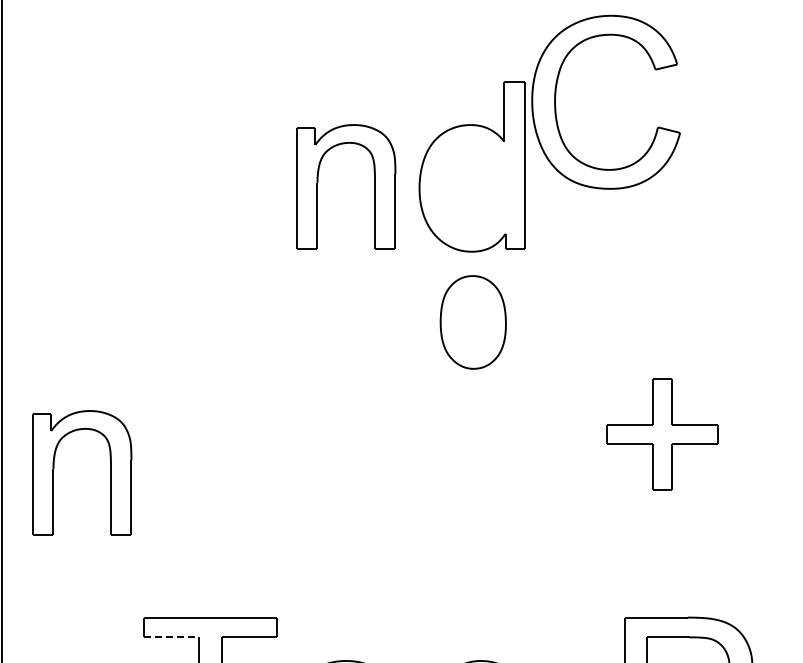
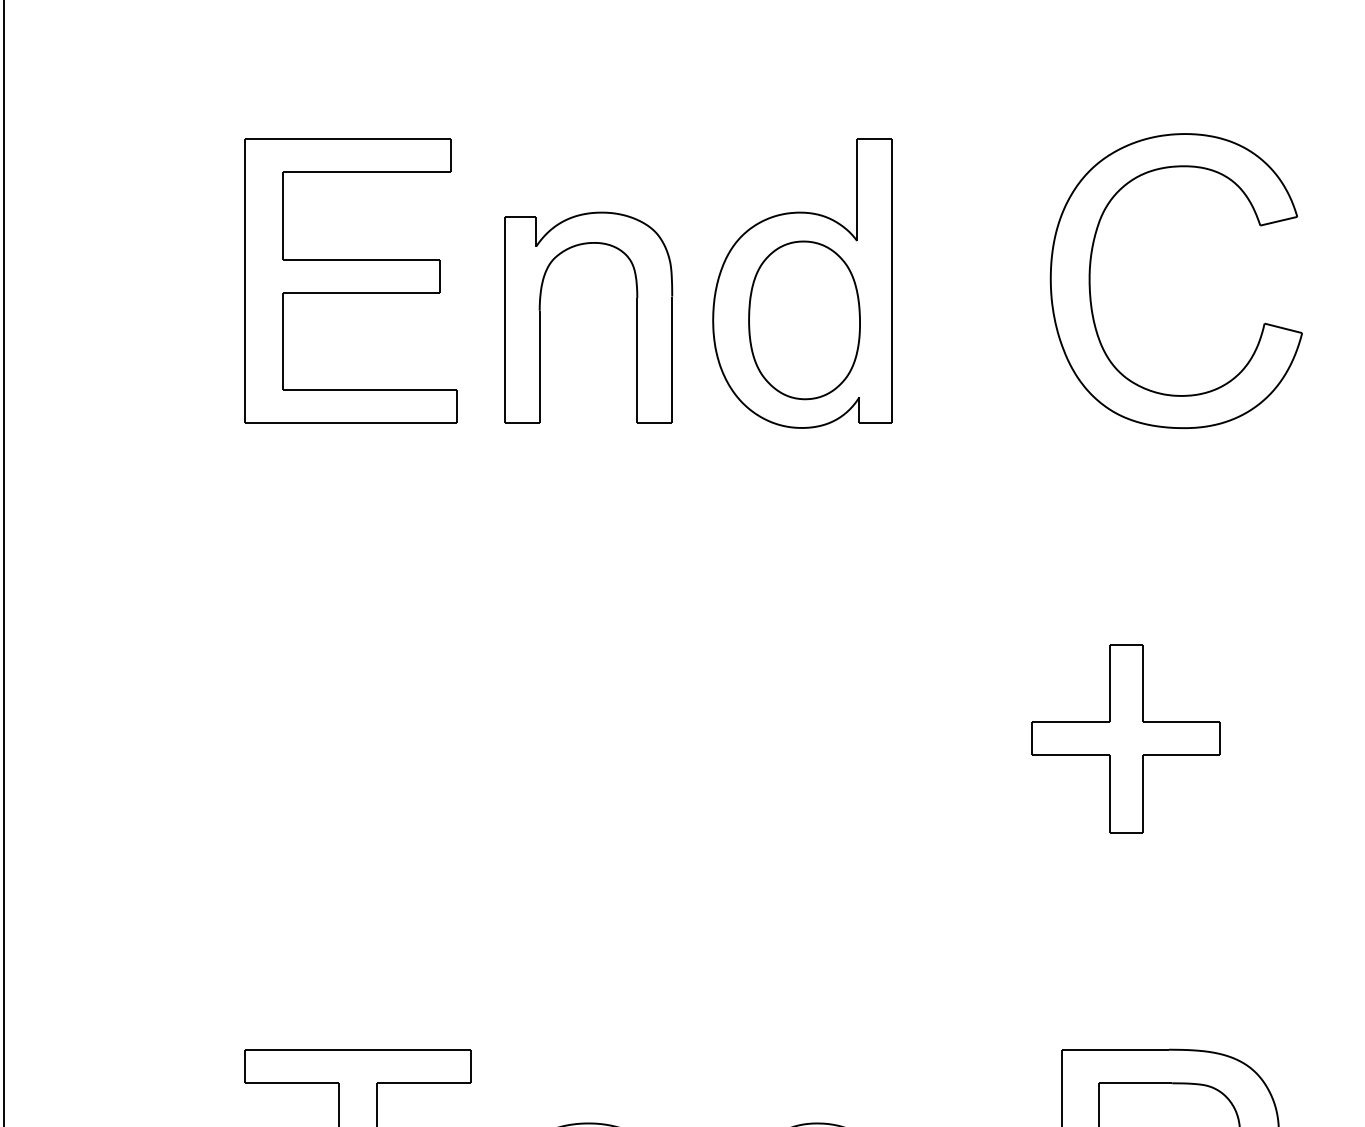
part: (556, 96) -> (1092, 271), moved
part: (206, 165) -> (351, 281), added
part: (472, 322) -> (803, 320), moved
part: (110, 472) -> (187, 803), removed
line: (171, 637) -> (291, 1083), dashed -> solid

